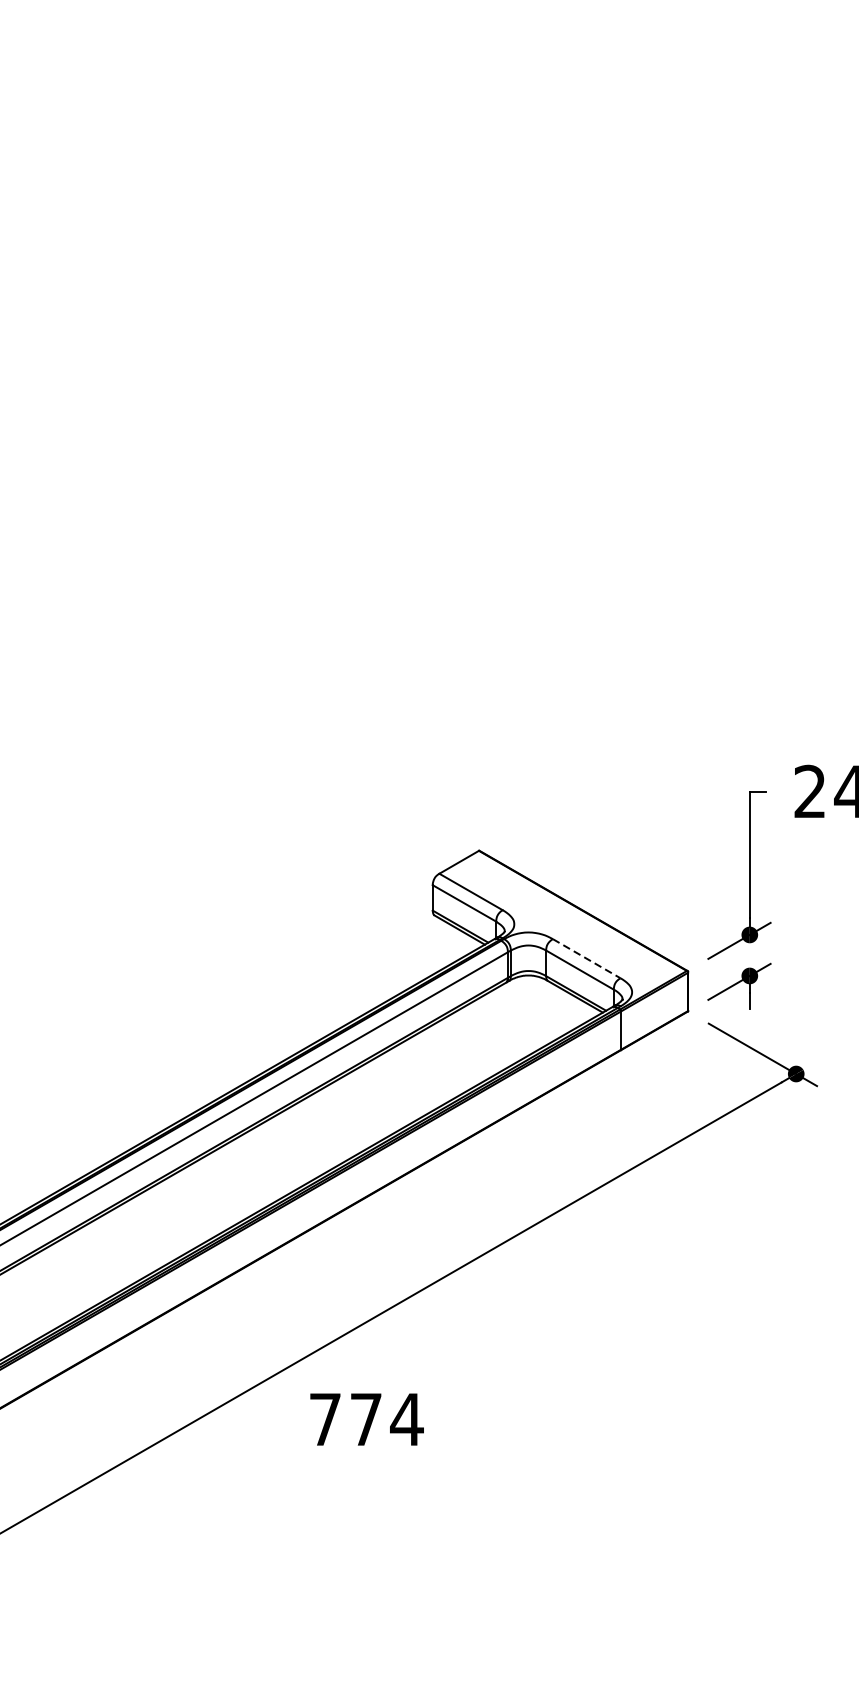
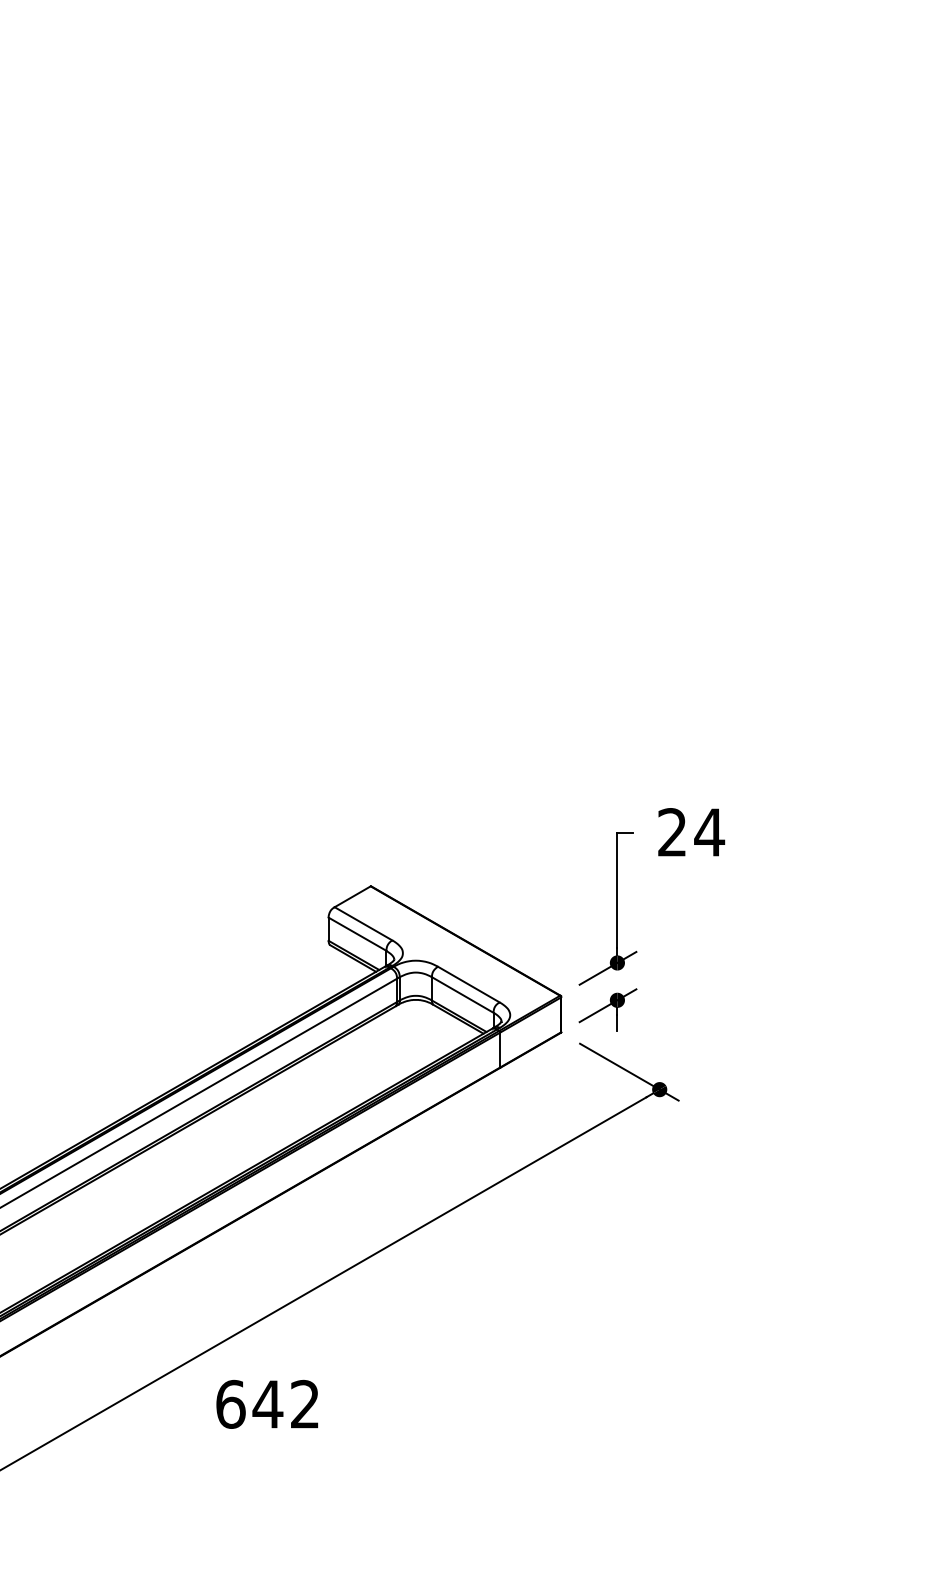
line: (586, 958) -> (468, 984), dashed -> solid
text: (366, 1418) -> (268, 1403), 774 -> 642

